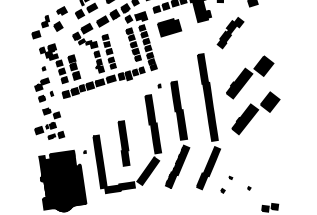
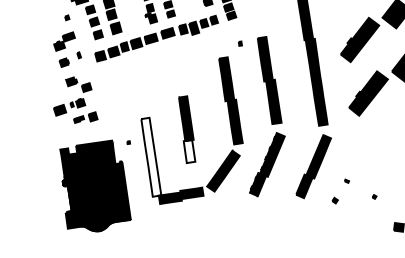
fill: (125, 157) -> (189, 150), removed
fill: (99, 161) -> (150, 156), removed

